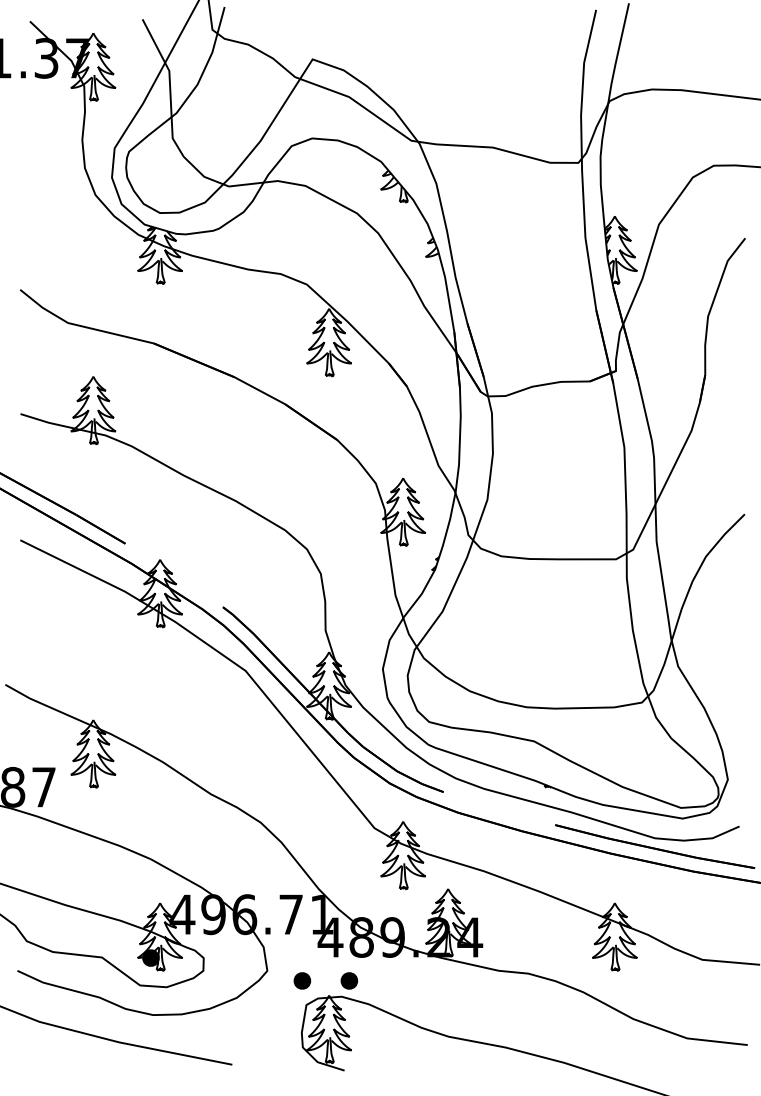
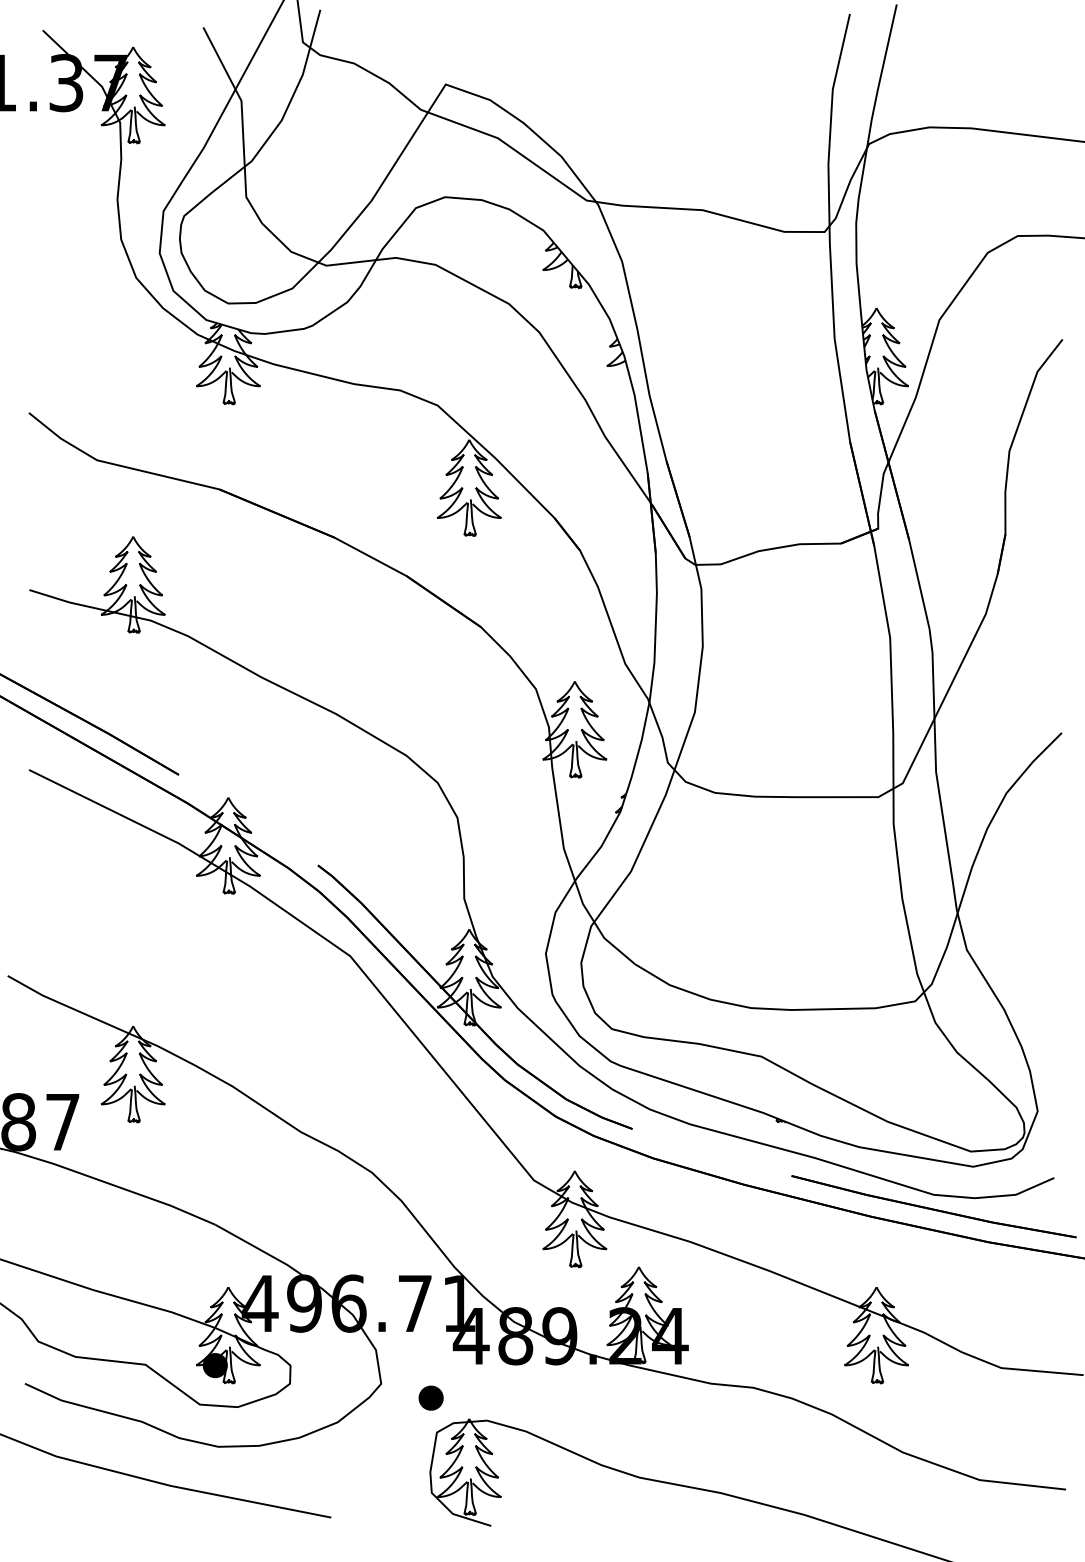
part: (349, 980) -> (498, 1397), removed

